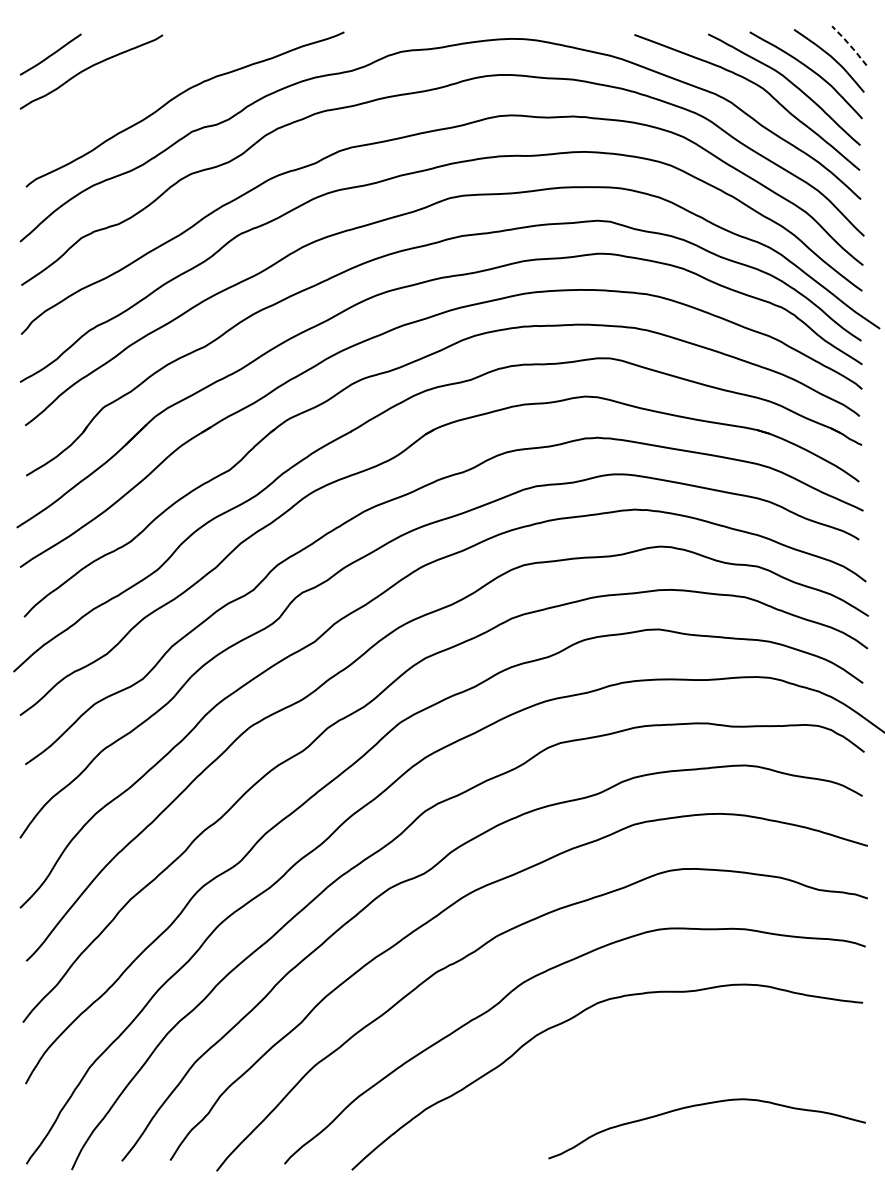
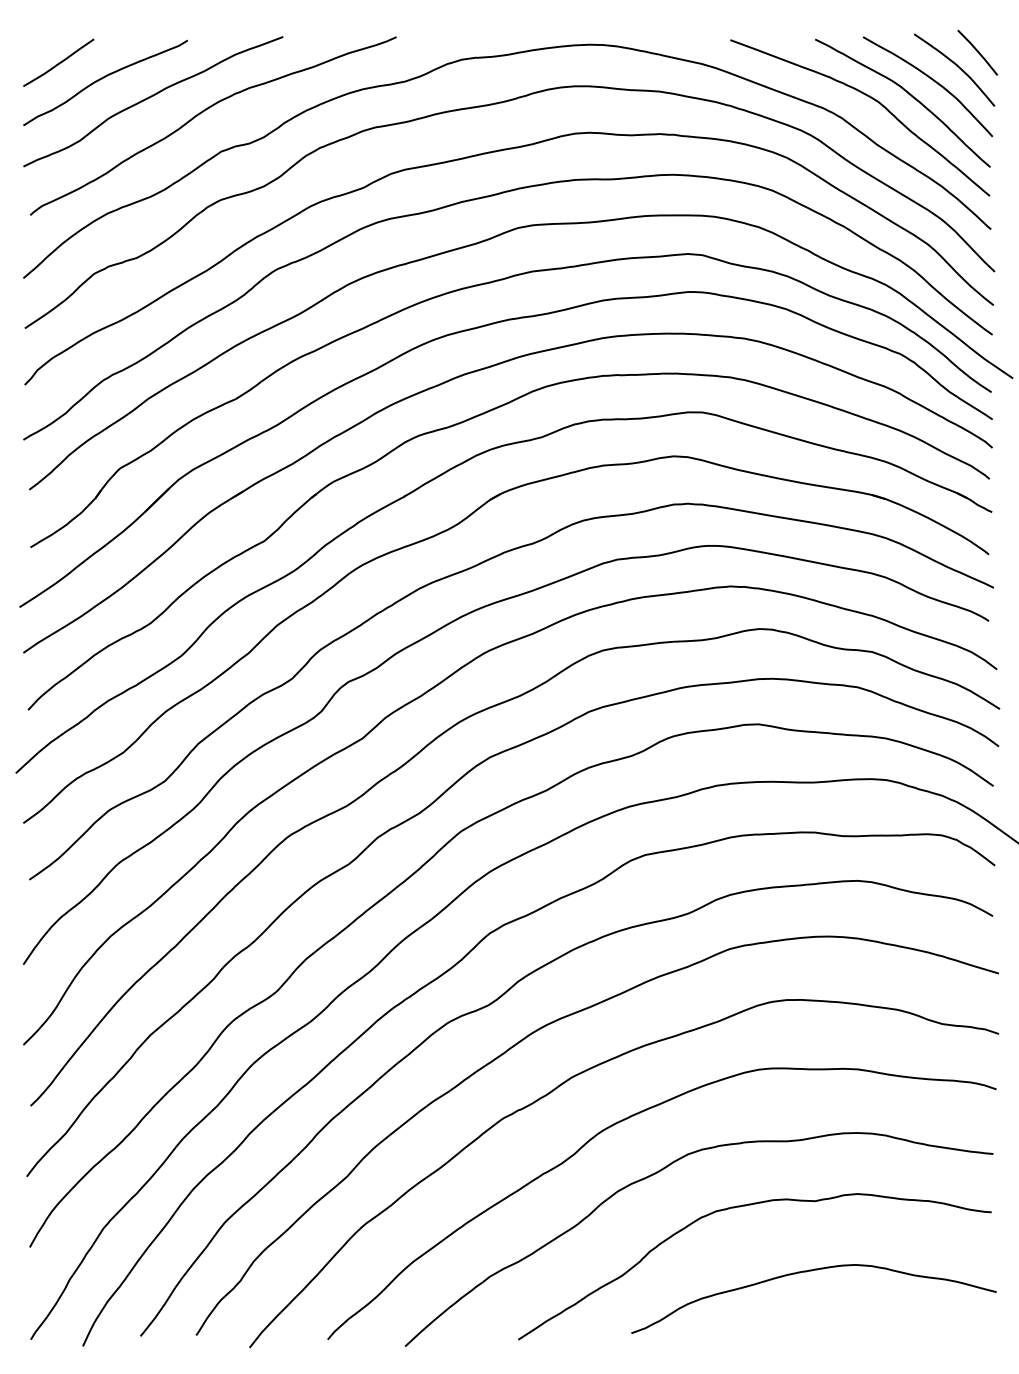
line: (850, 45) -> (978, 52), dashed -> solid
curve: (131, 84) -> (151, 97), added
curve: (643, 1049) -> (740, 1207), added

